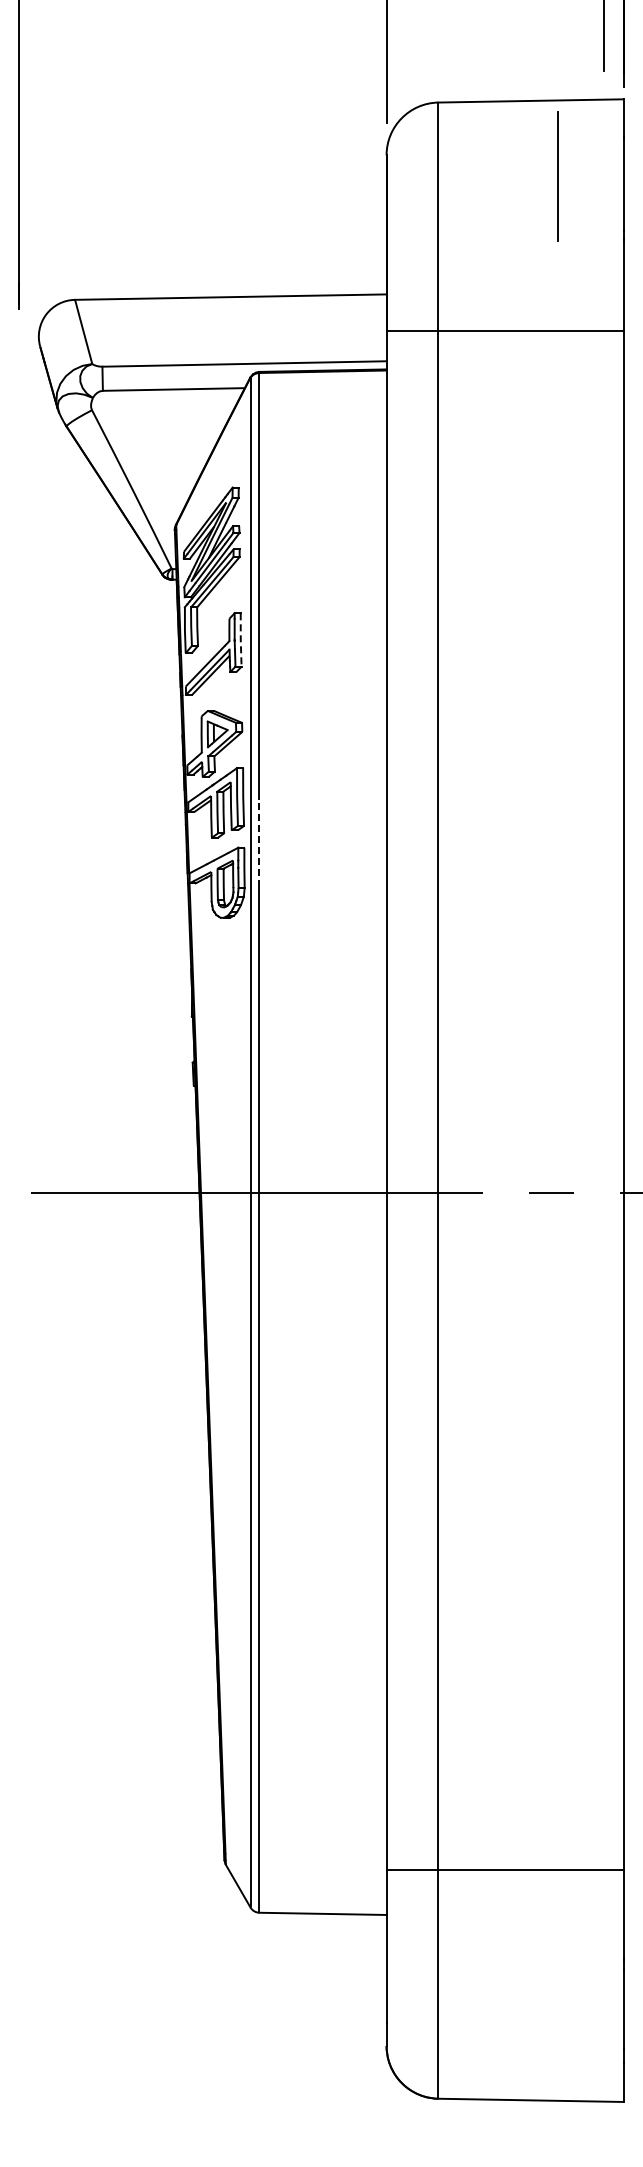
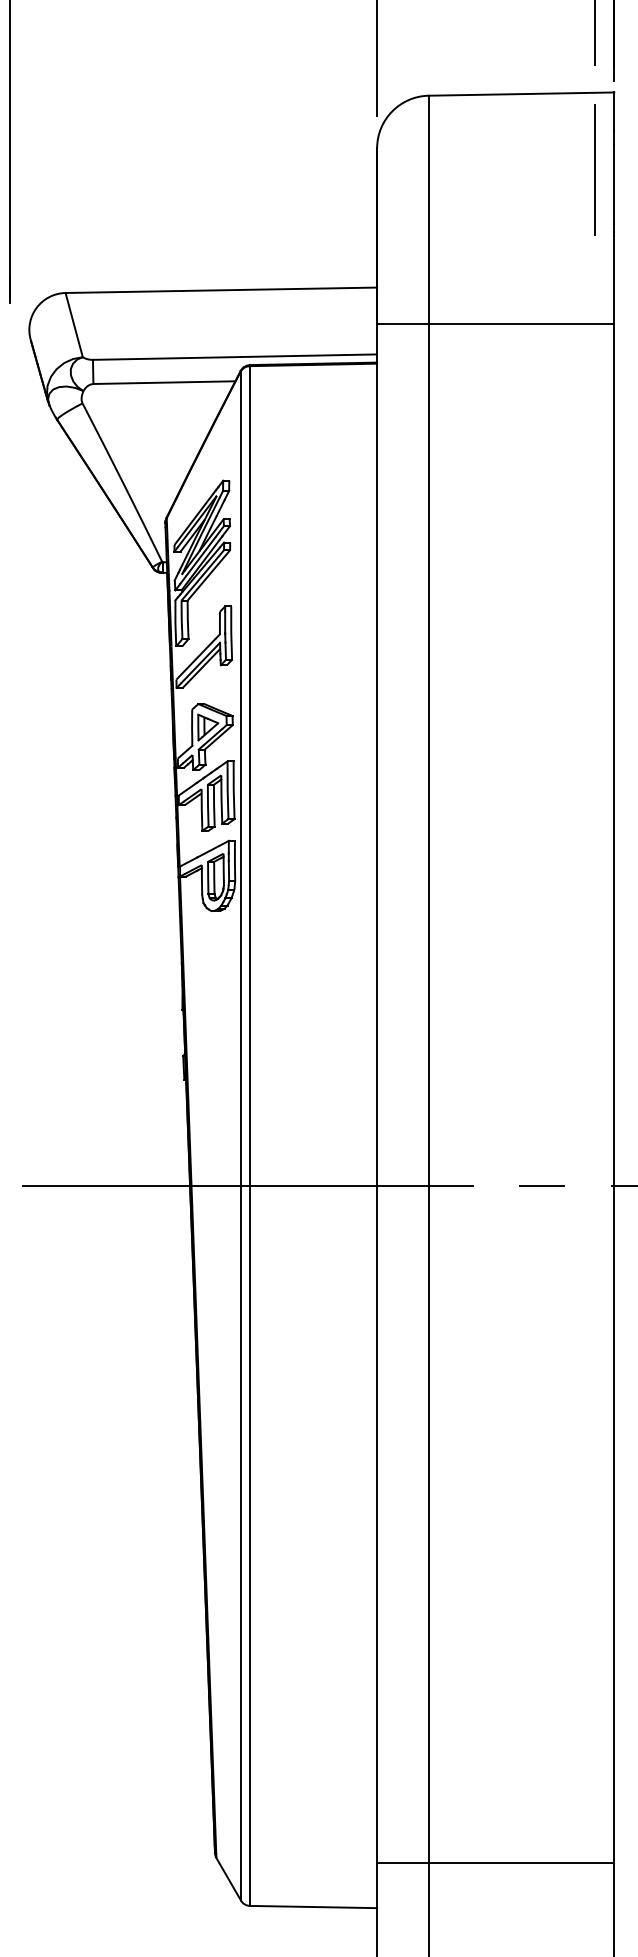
line: (557, 176) -> (594, 169), moved
line: (240, 639) -> (231, 632), dashed -> solid
line: (259, 843) -> (250, 836), dashed -> solid

